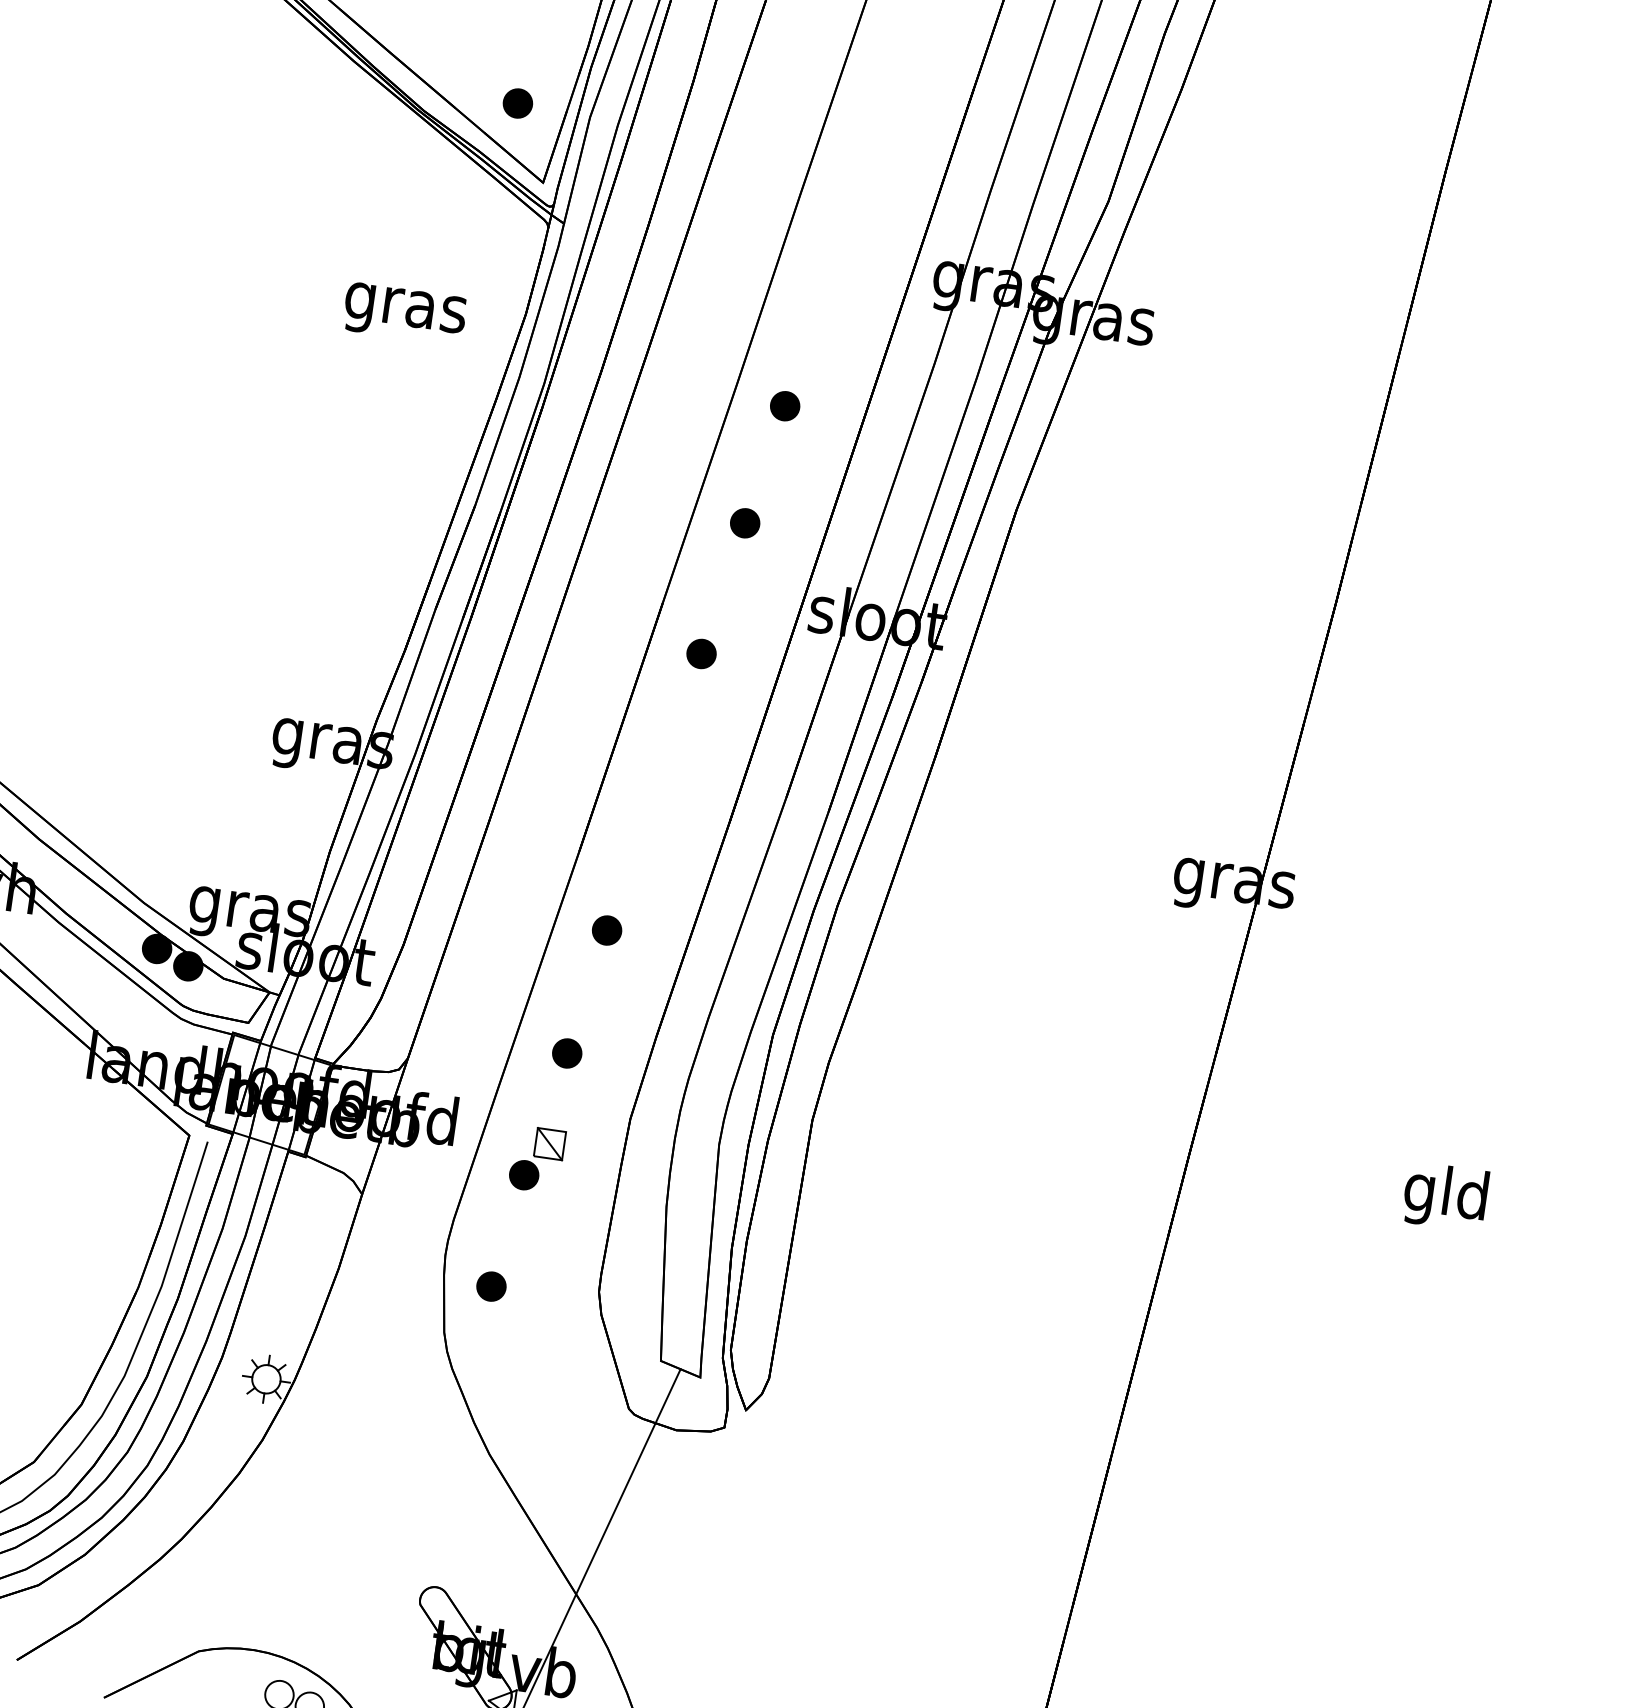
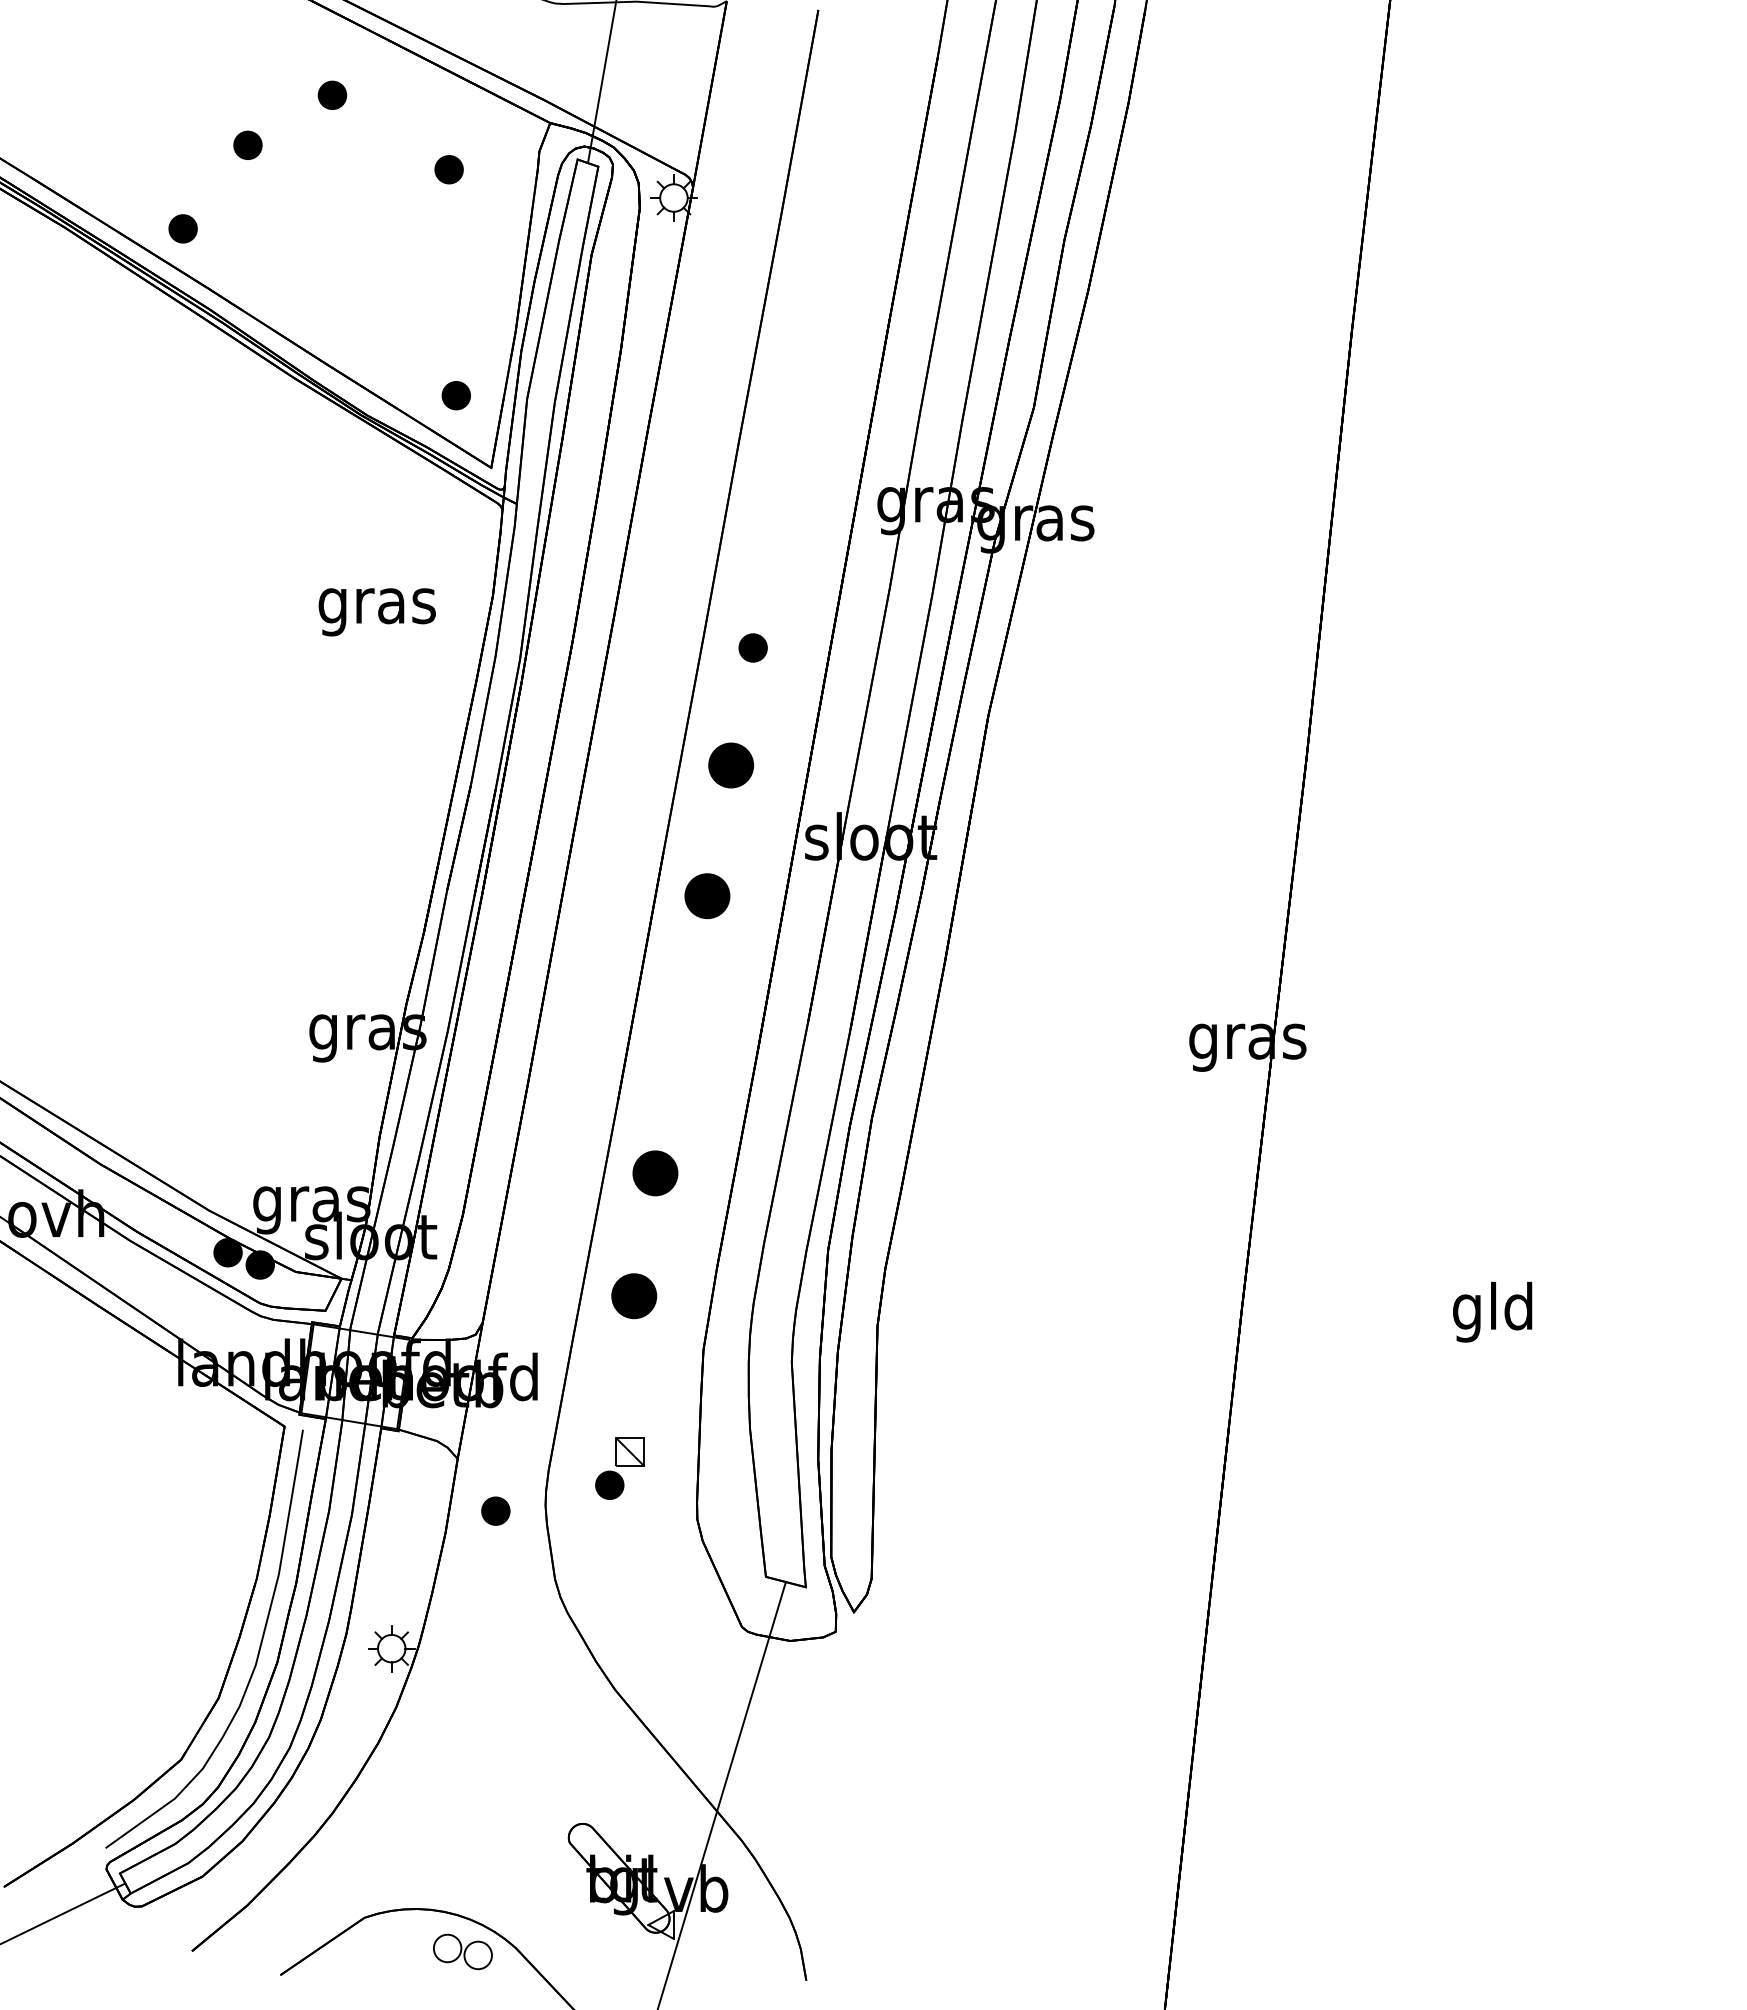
part: (744, 522) -> (730, 764), size x1.6
part: (701, 653) -> (707, 895), size x1.6
part: (606, 929) -> (654, 1172), size x1.6
part: (566, 1052) -> (633, 1295), size x1.6
part: (536, 1159) -> (619, 1468), moved
part: (491, 1285) -> (495, 1510), moved

